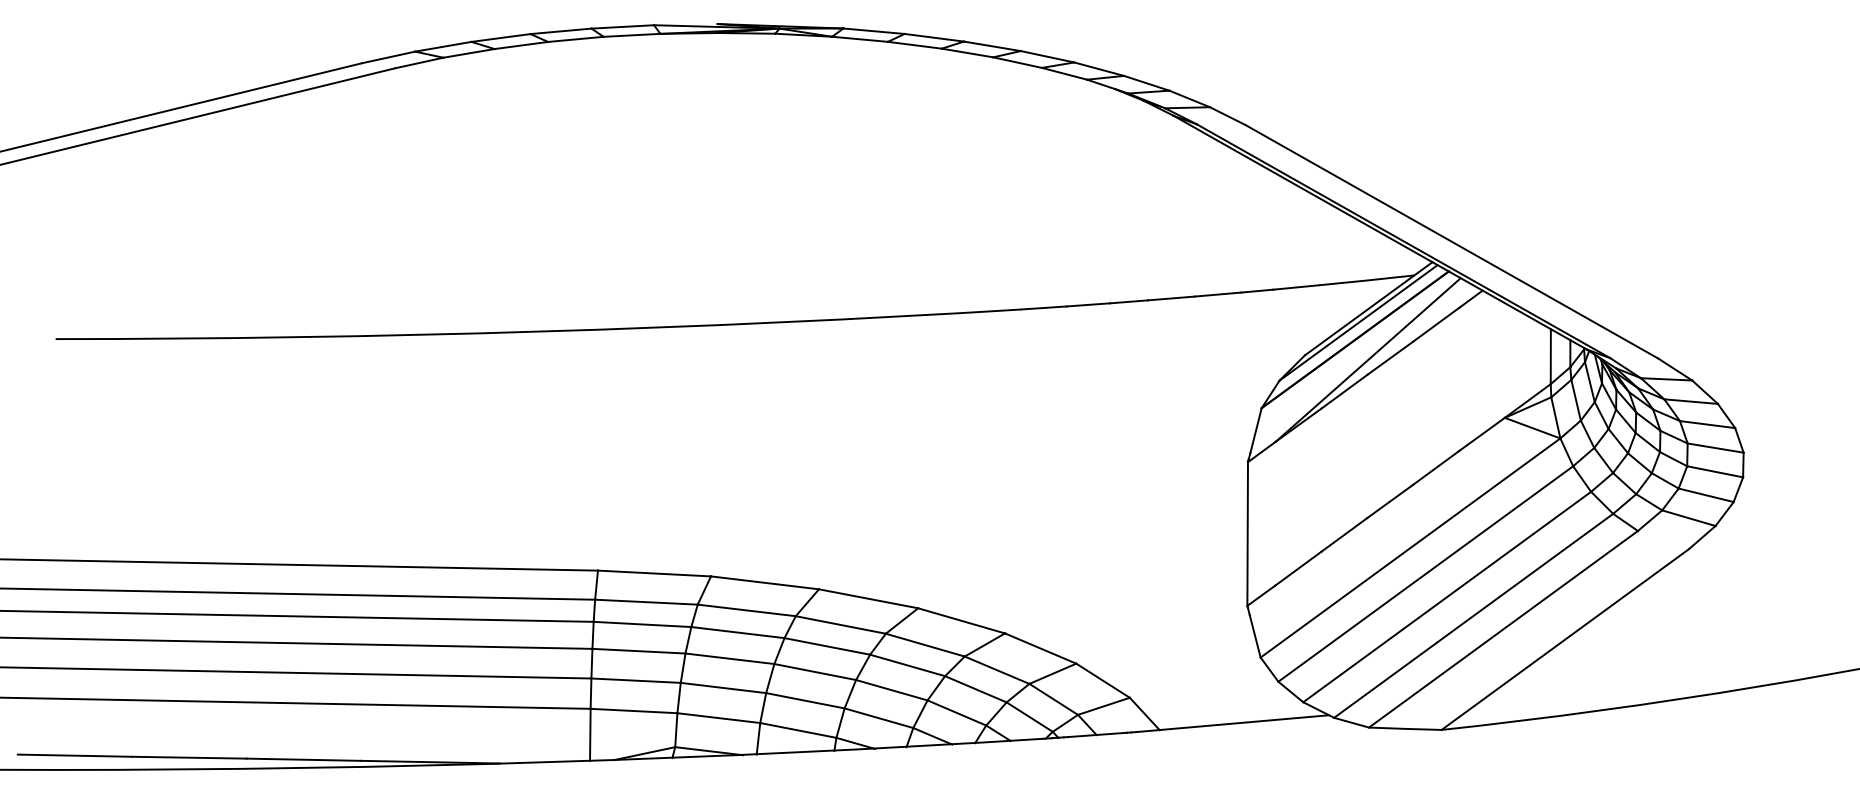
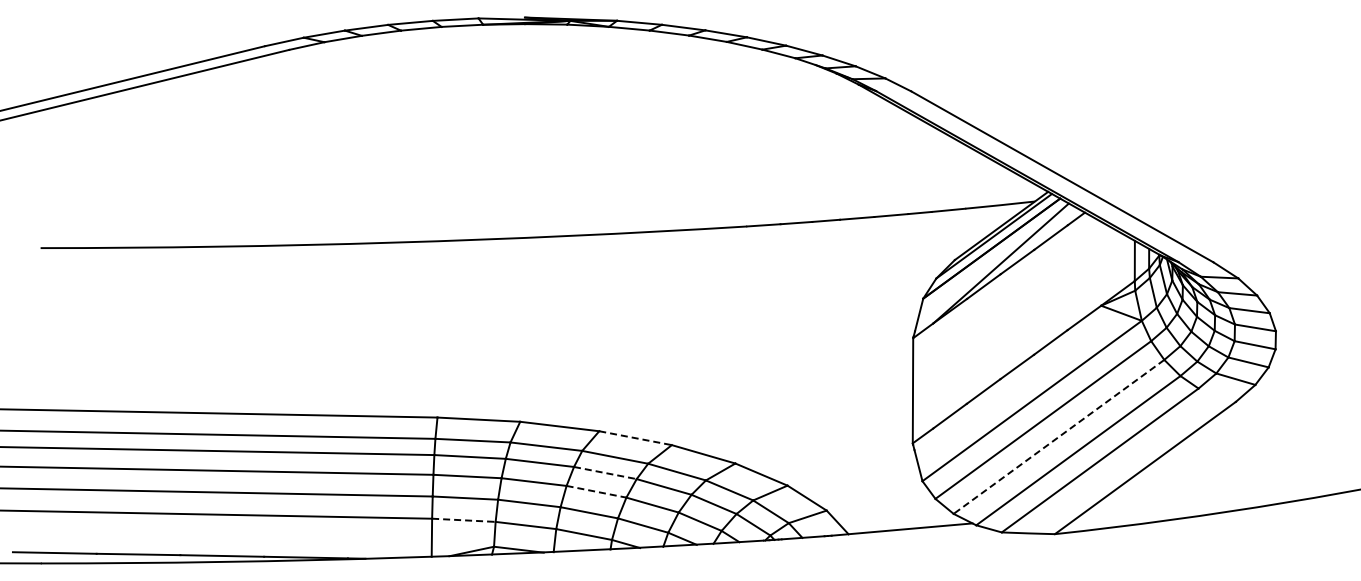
line: (1446, 597) -> (1058, 437), solid -> dashed
line: (868, 599) -> (635, 438), solid -> dashed
line: (827, 647) -> (605, 473), solid -> dashed
line: (816, 671) -> (597, 491), solid -> dashed
line: (633, 711) -> (463, 520), solid -> dashed

